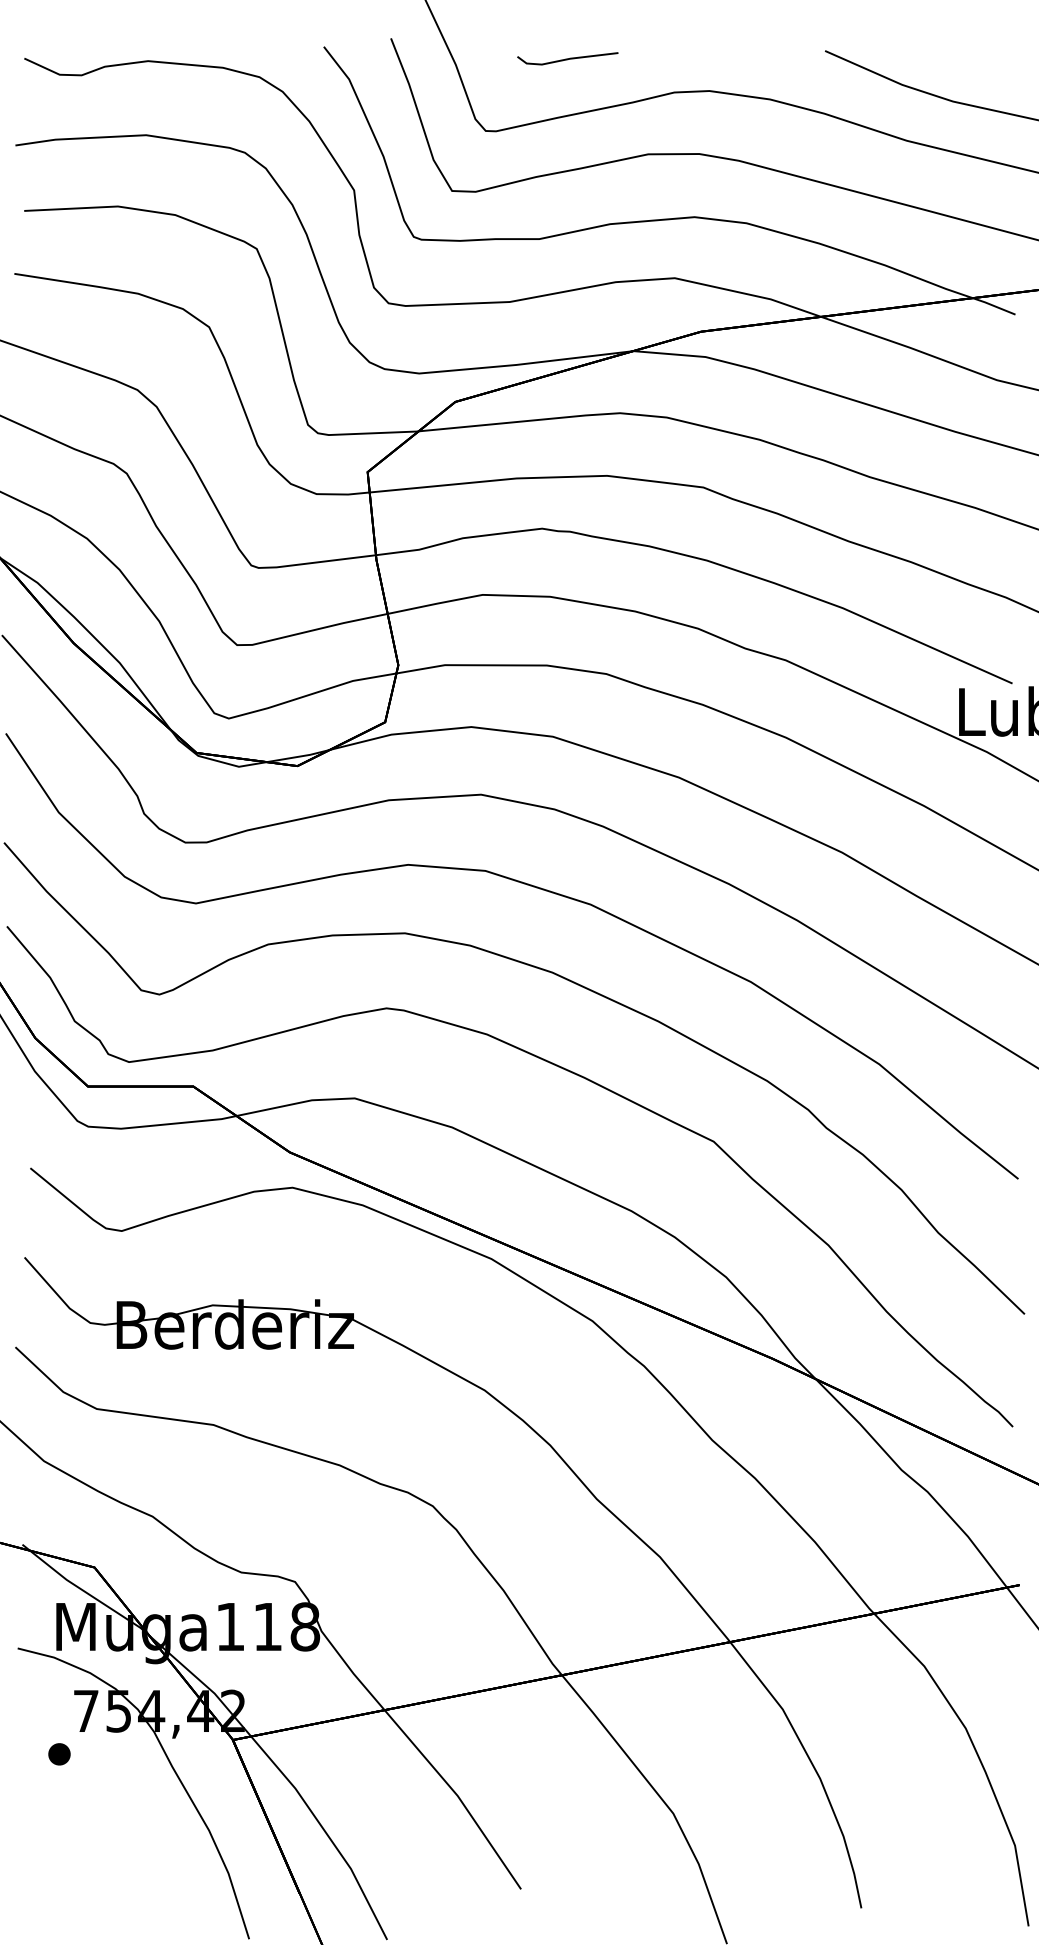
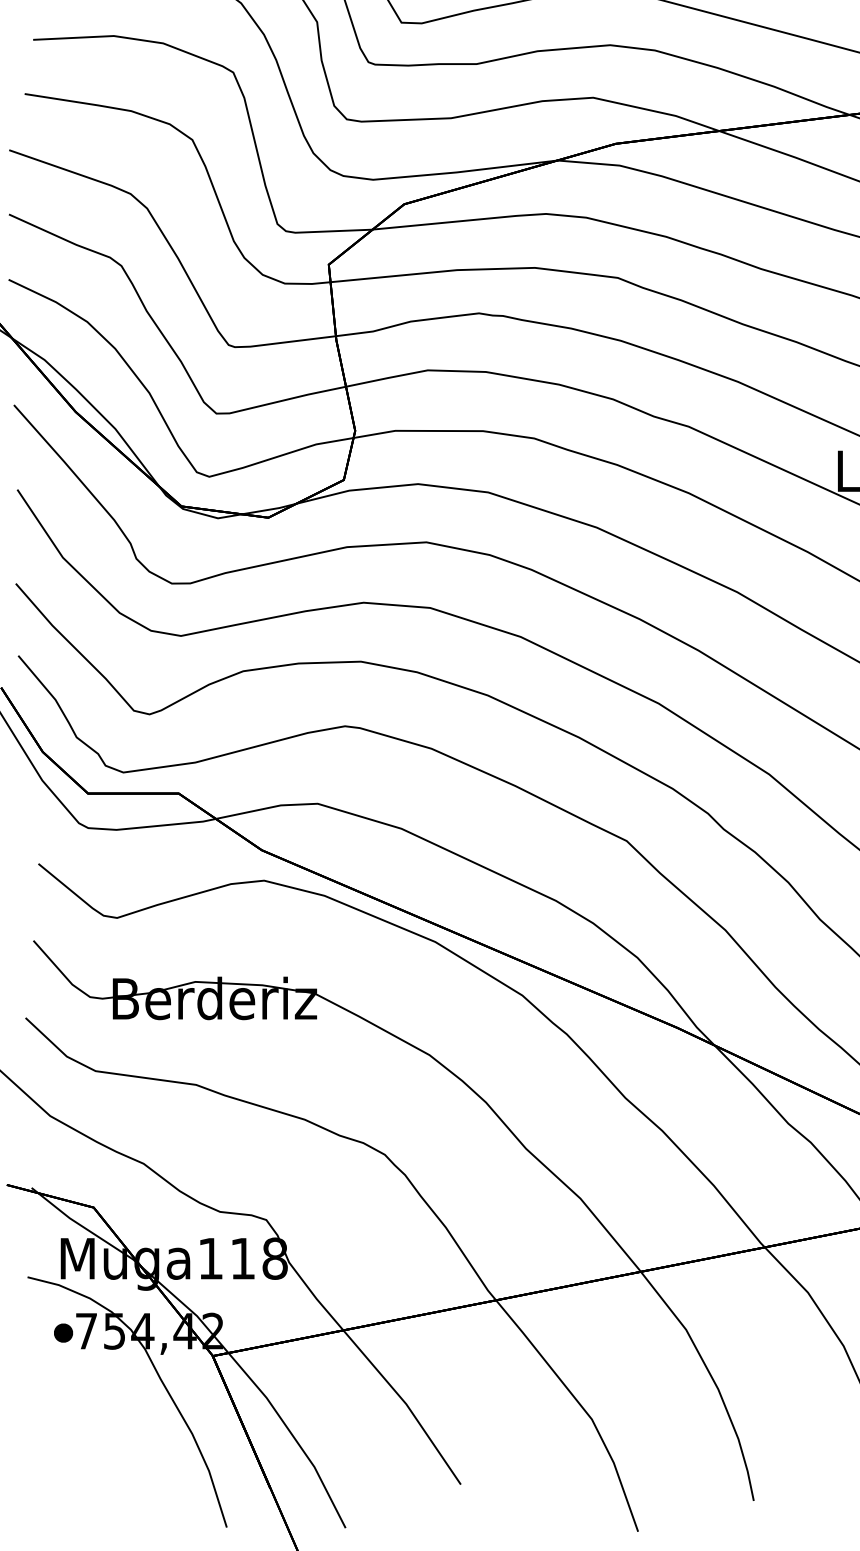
part: (59, 1754) -> (63, 1333), moved

